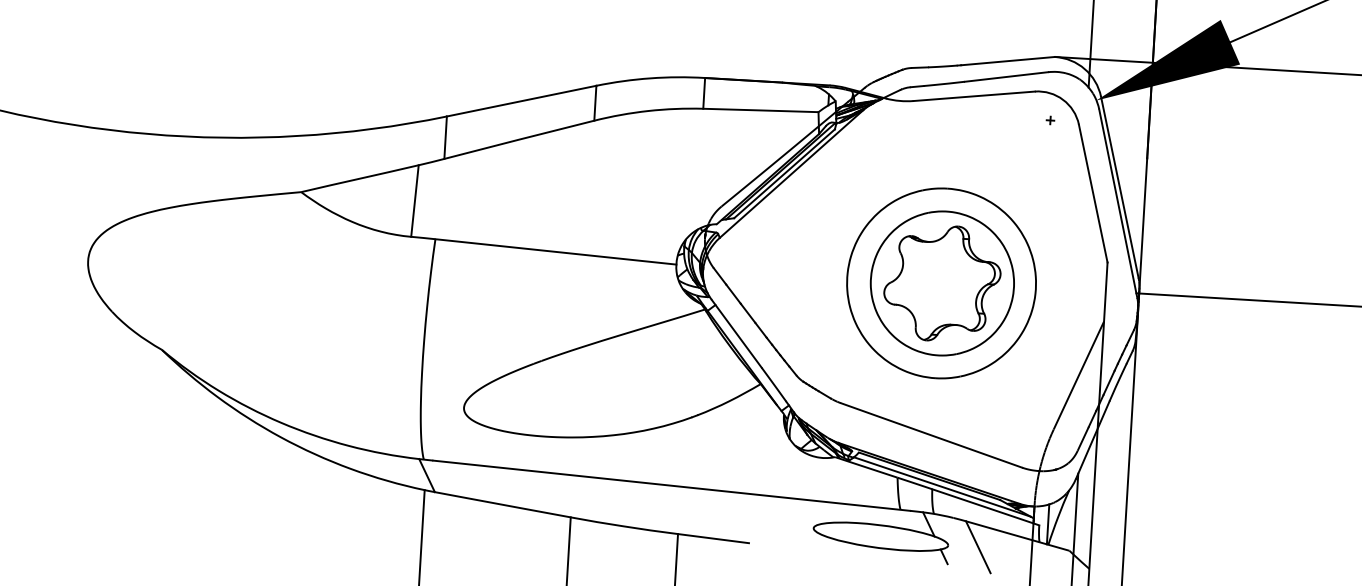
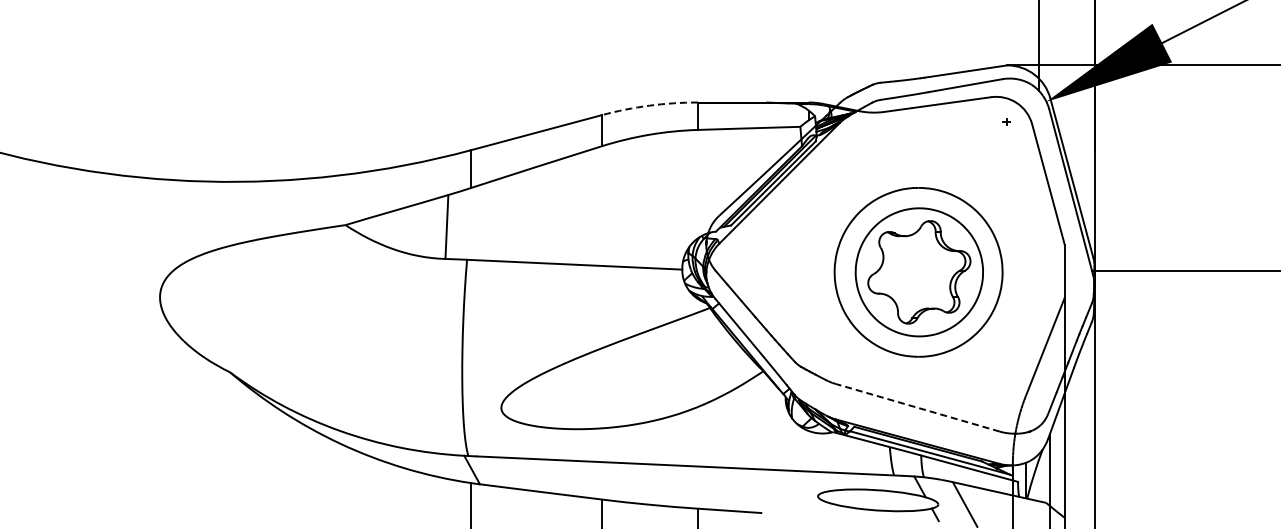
arc: (650, 78) -> (649, 105), solid -> dashed
line: (931, 435) -> (917, 407), solid -> dashed

